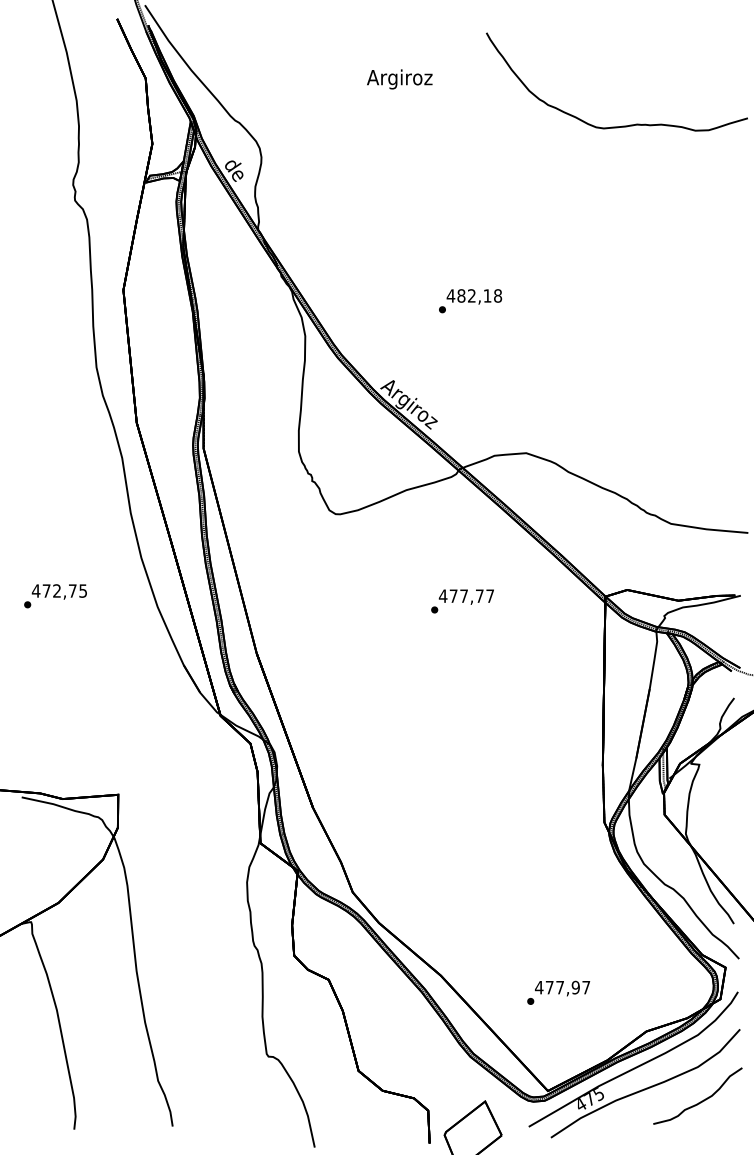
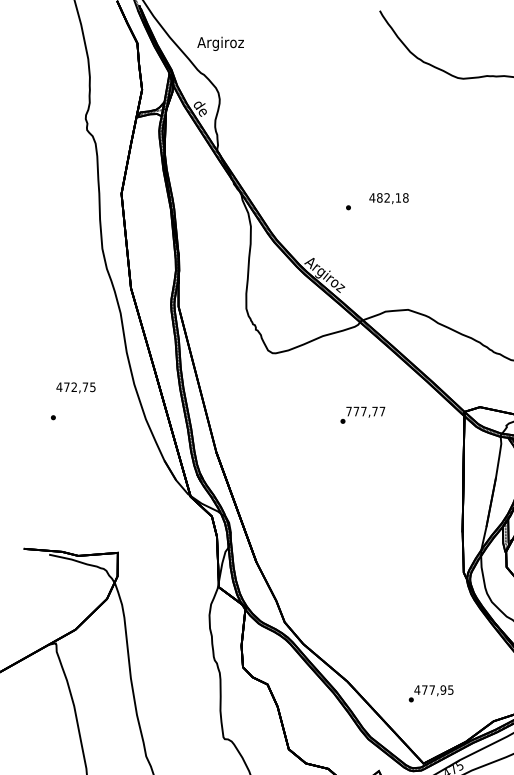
text: (399, 79) -> (220, 43), moved
text: (474, 296) -> (389, 198), moved
text: (58, 591) -> (75, 387), moved
text: (442, 595) -> (348, 411), 477,77 -> 777,77
text: (586, 987) -> (451, 689), 477,97 -> 477,95

